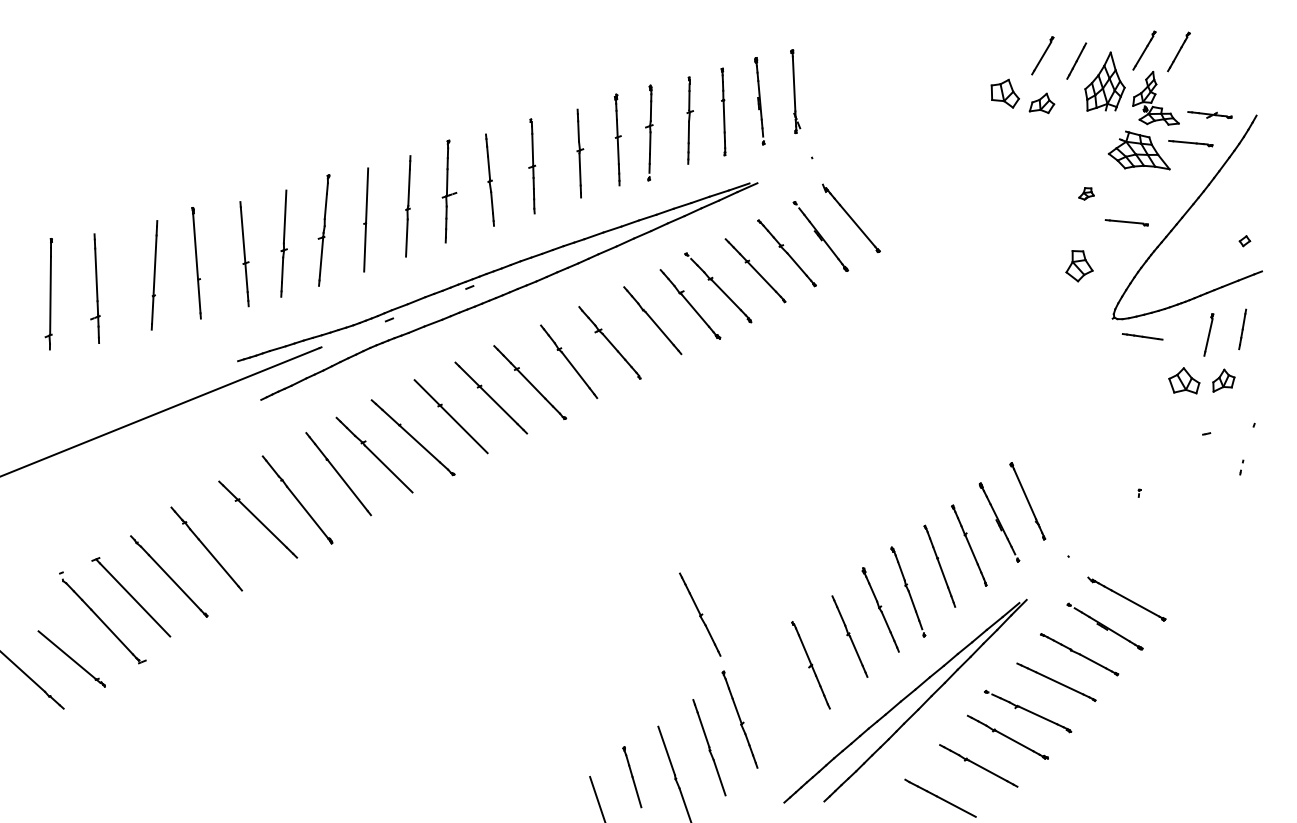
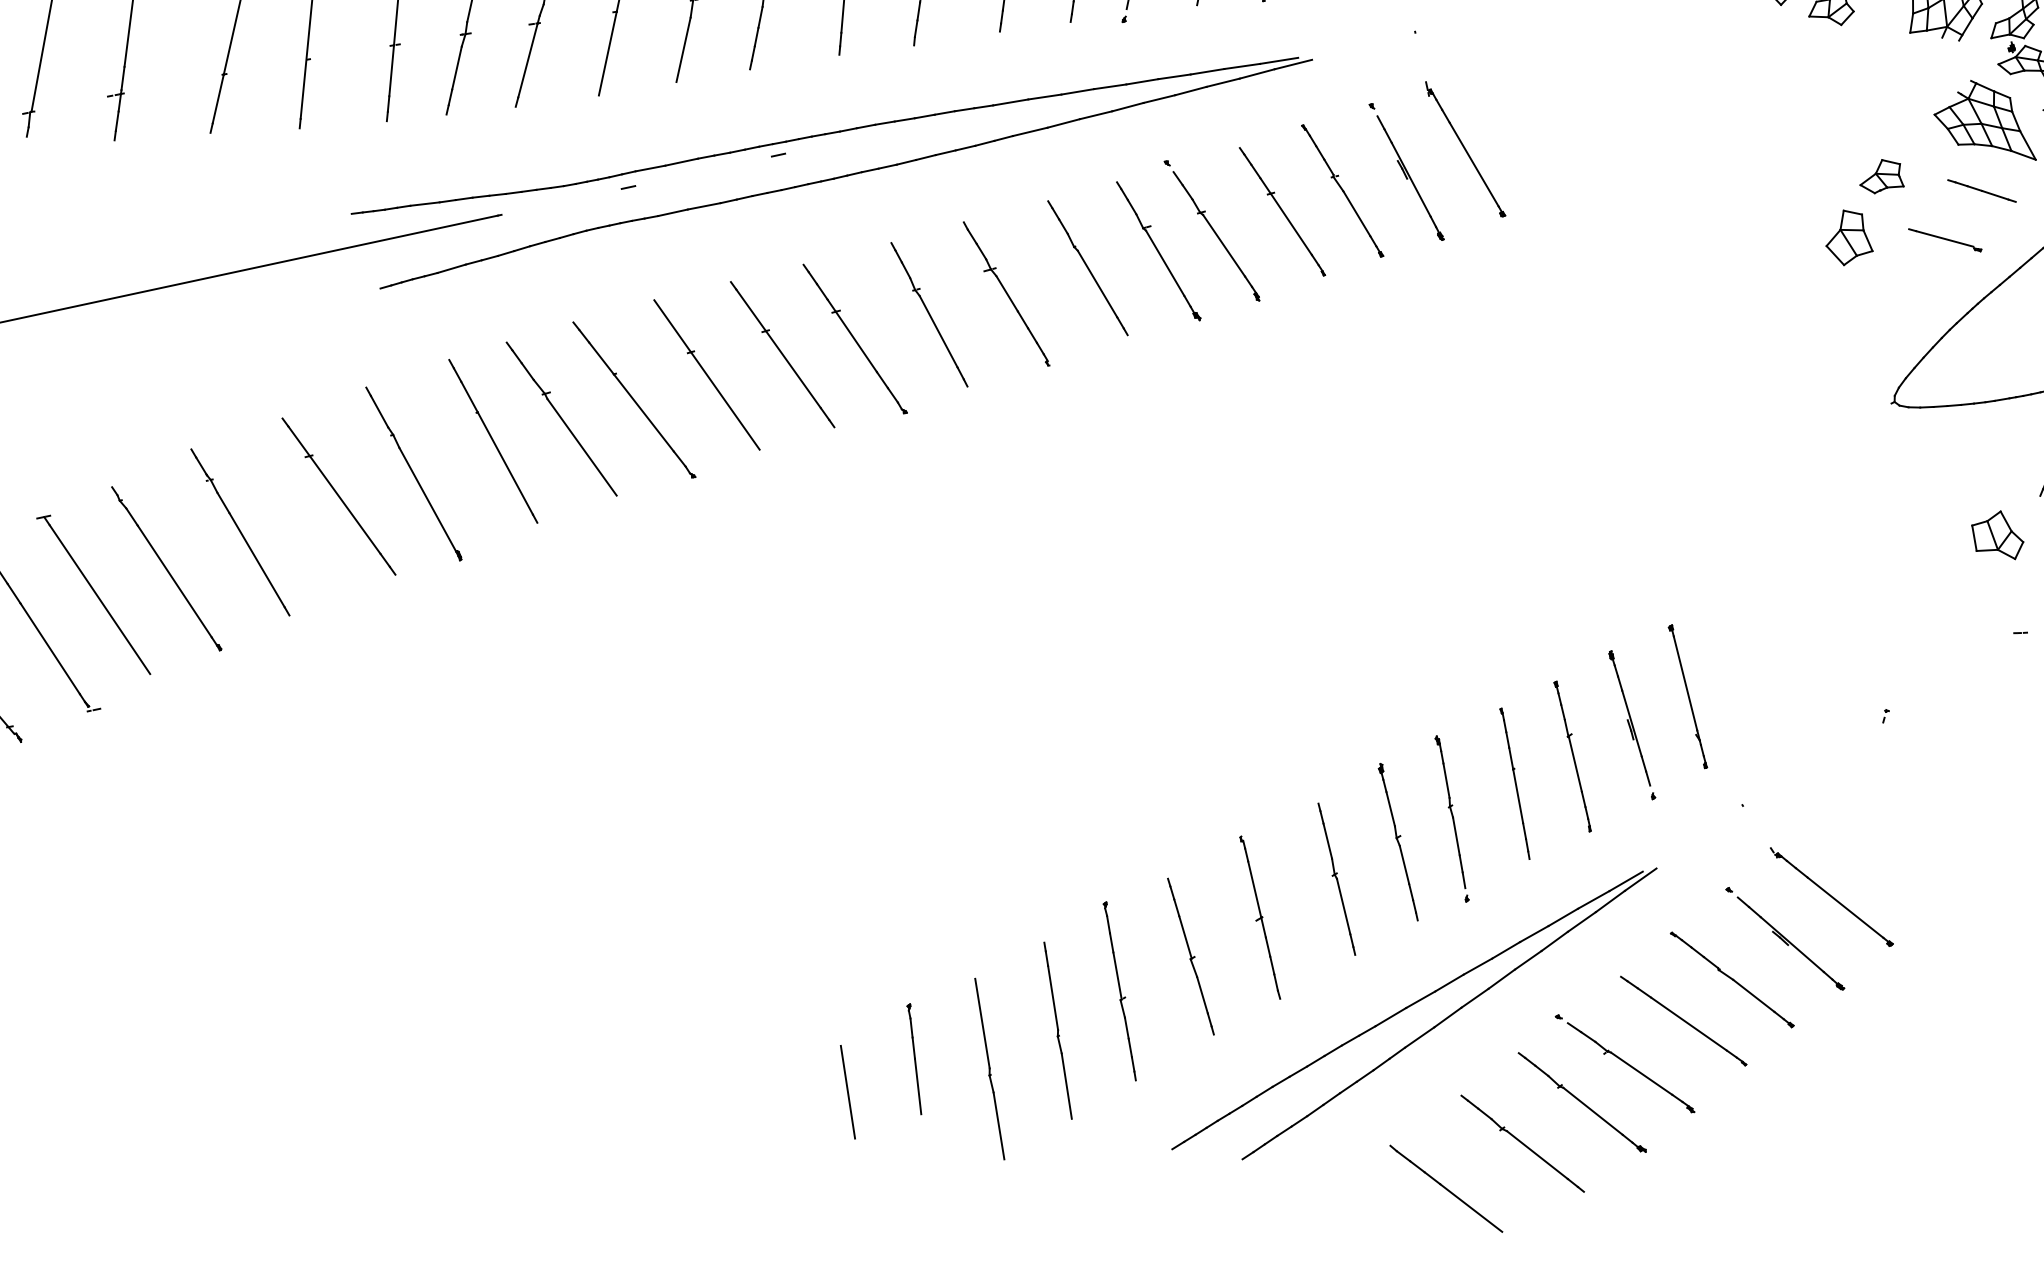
part: (1086, 193) -> (1883, 177), size x1.67
part: (1079, 266) -> (1851, 239), moved
line: (1142, 336) -> (1981, 190), moved
part: (700, 614) -> (1191, 956), moved

